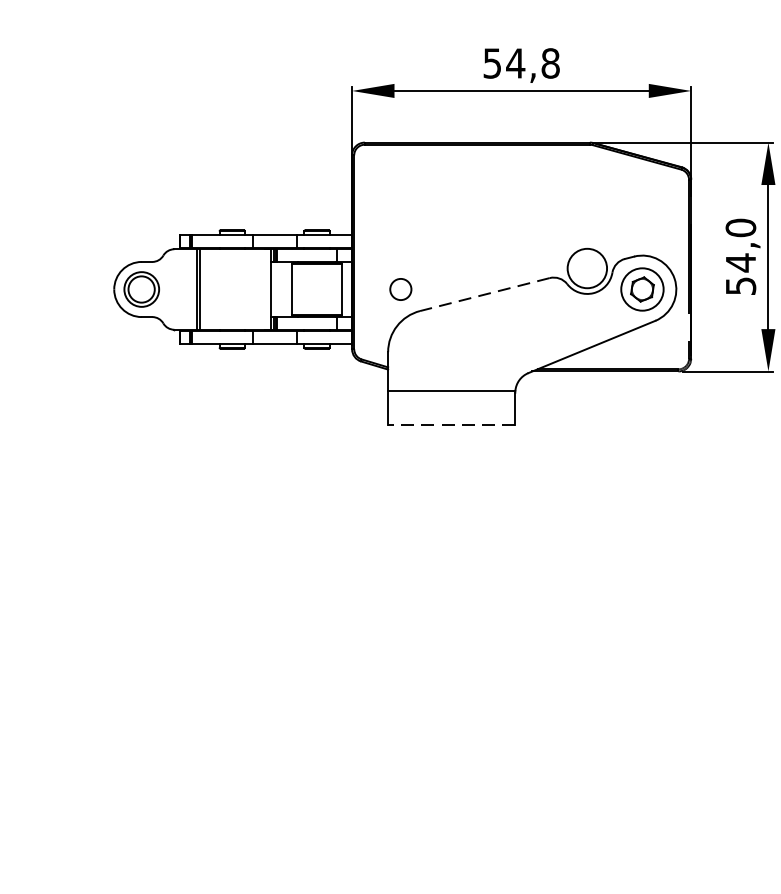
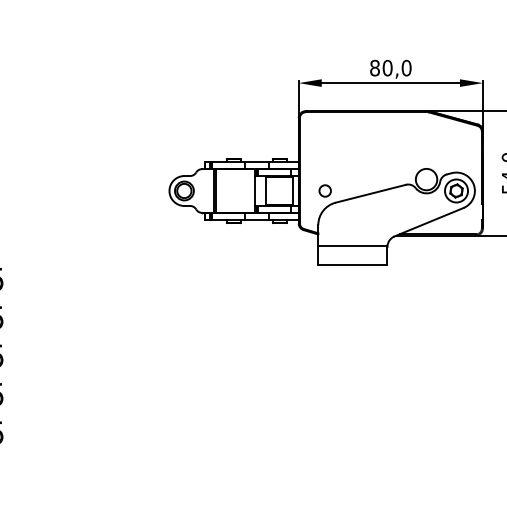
text: (520, 62) -> (390, 67), 54,8 -> 80,0
line: (484, 294) -> (370, 193), dashed -> solid
line: (451, 424) -> (352, 264), dashed -> solid

